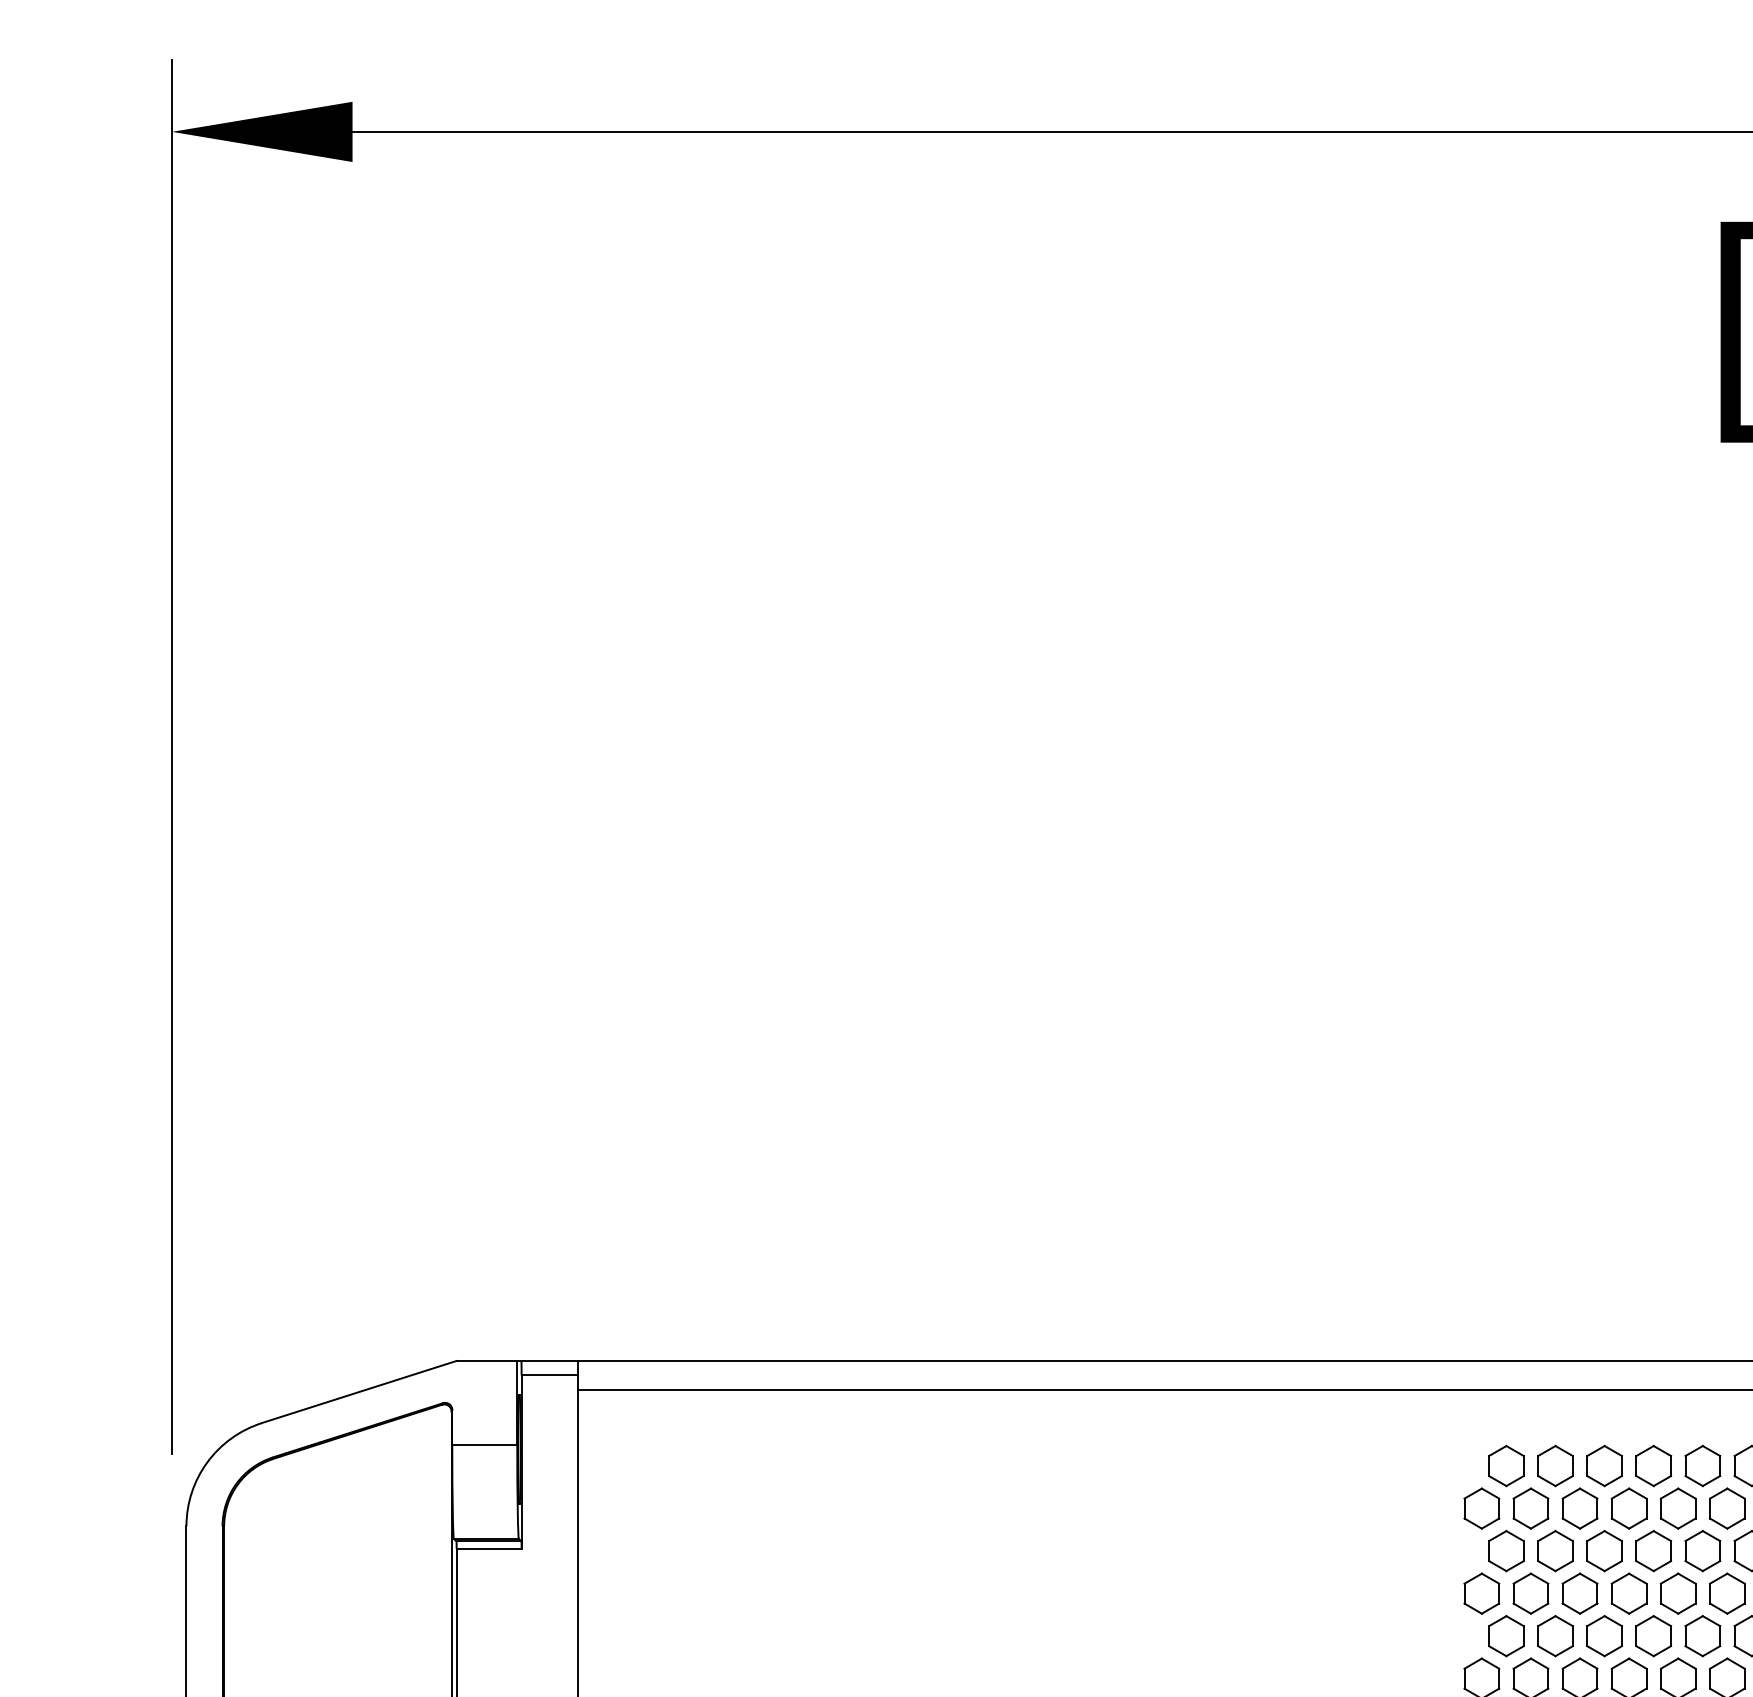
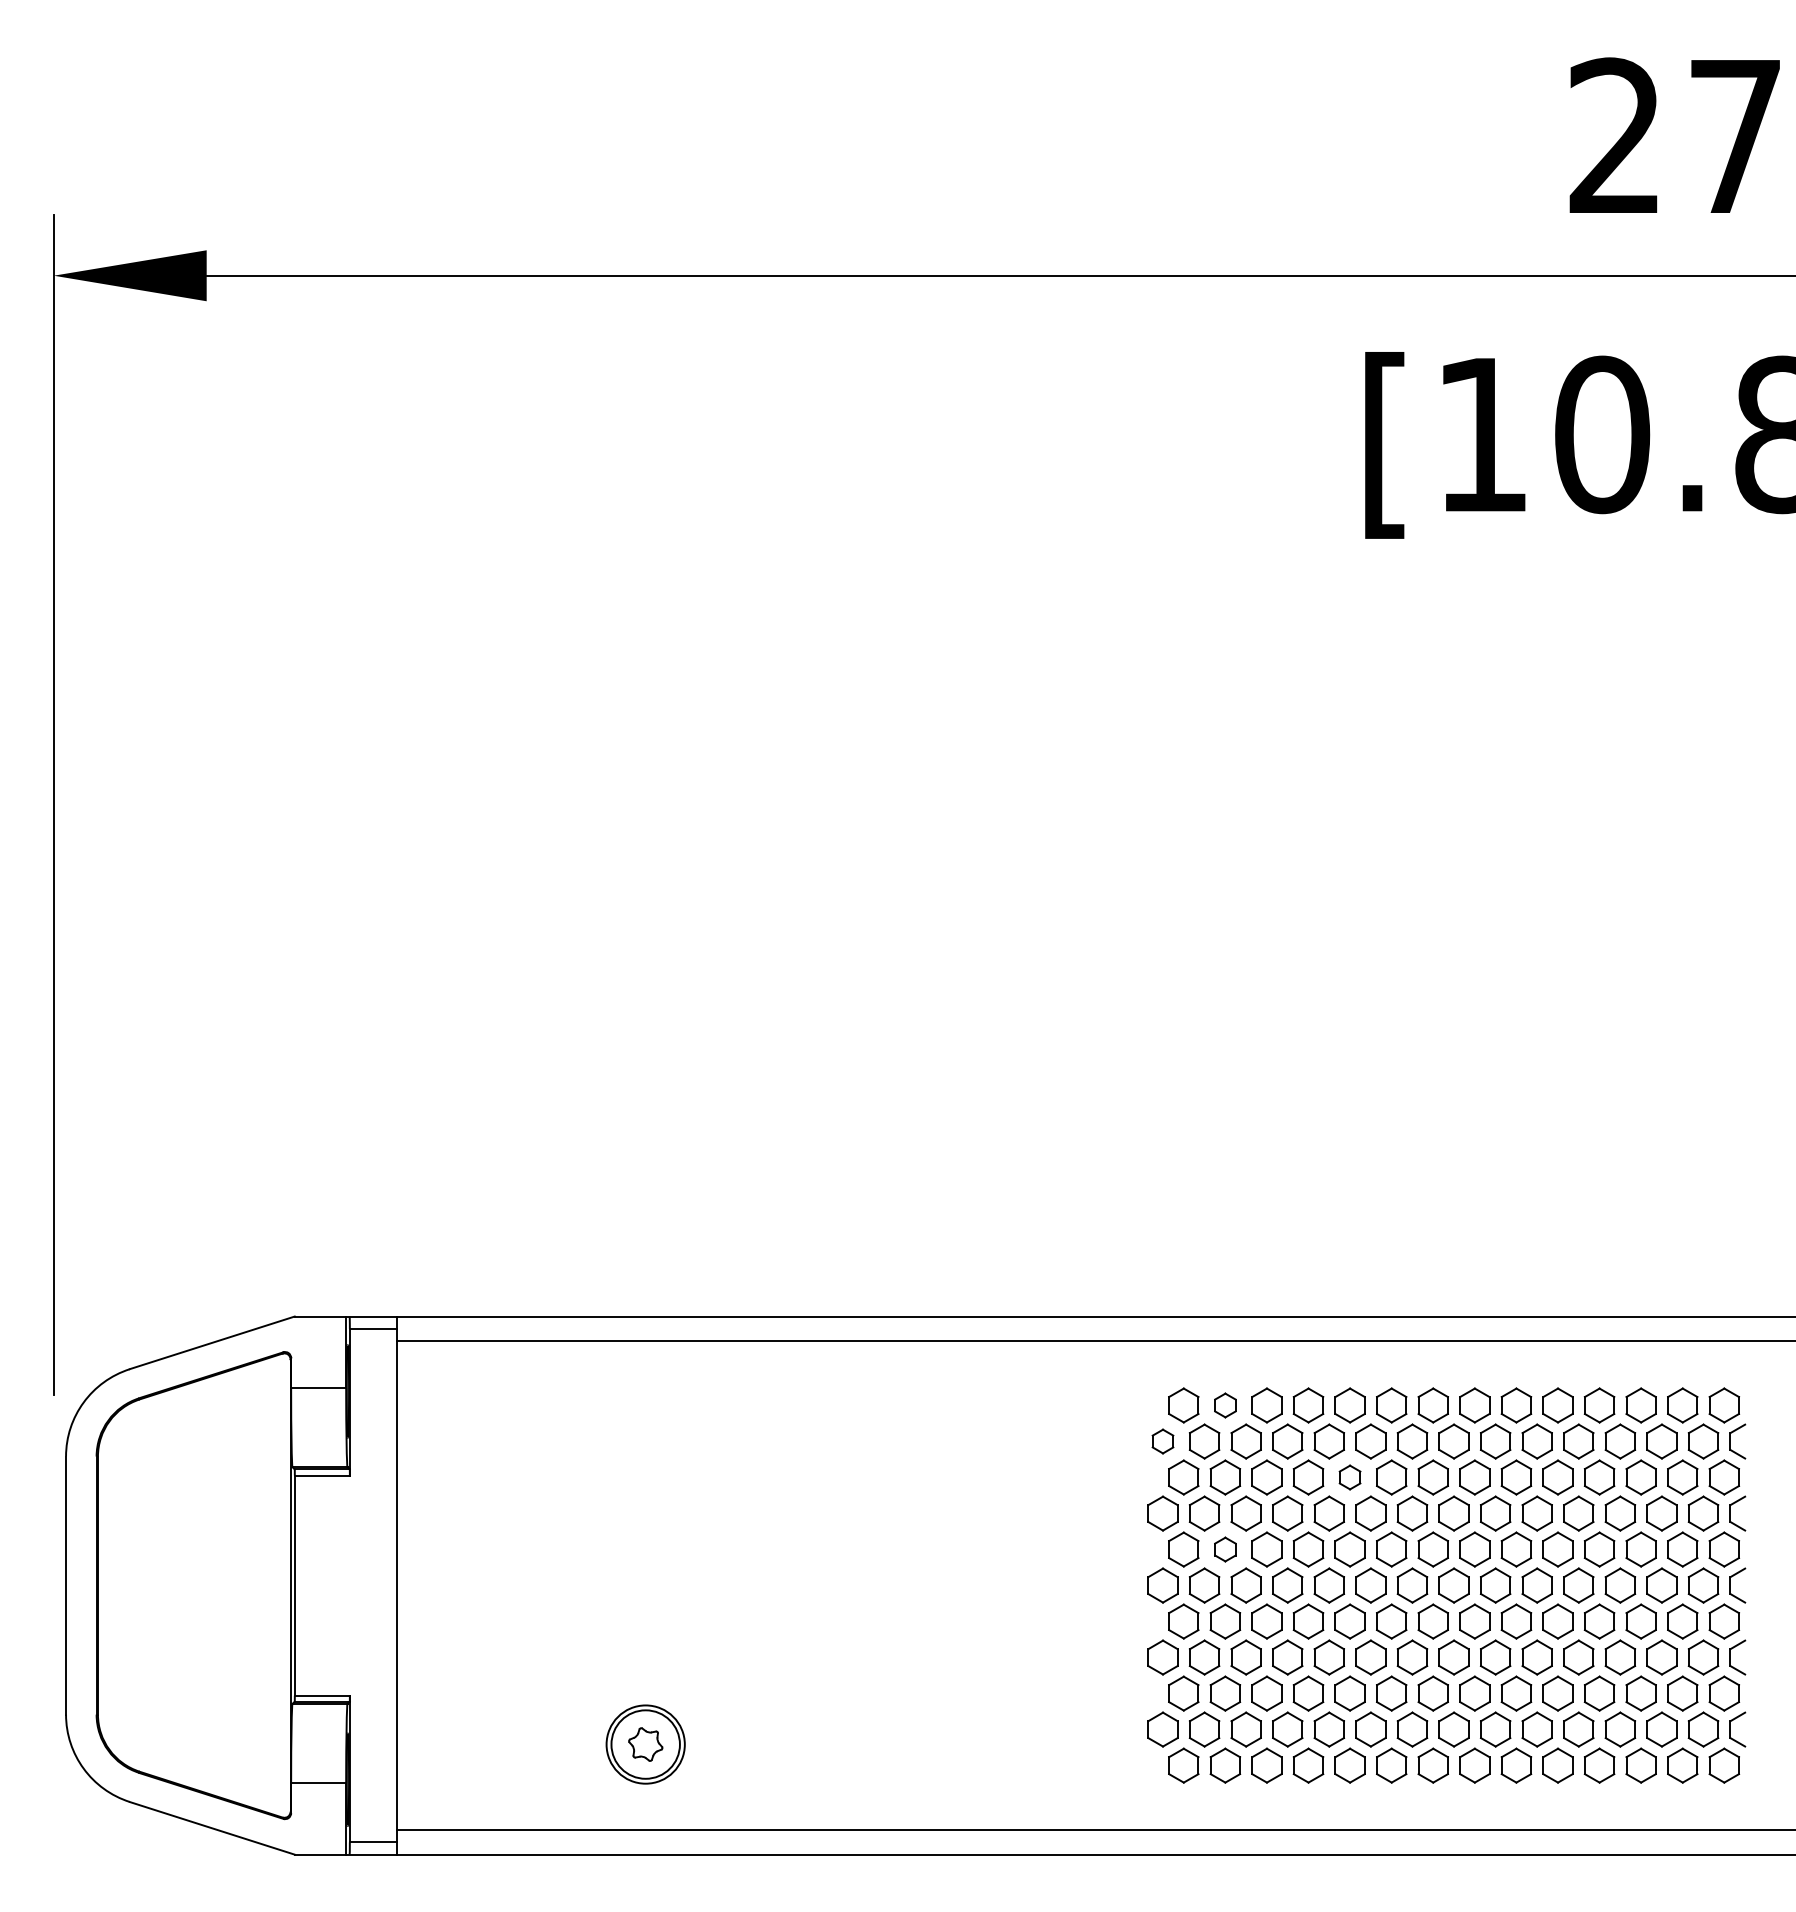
part: (1555, 1466) -> (1225, 1405), size x0.7
part: (1481, 1508) -> (1162, 1441), size x0.7
part: (1702, 1551) -> (1349, 1477), size x0.7
part: (1555, 1636) -> (1225, 1549), size x0.7

